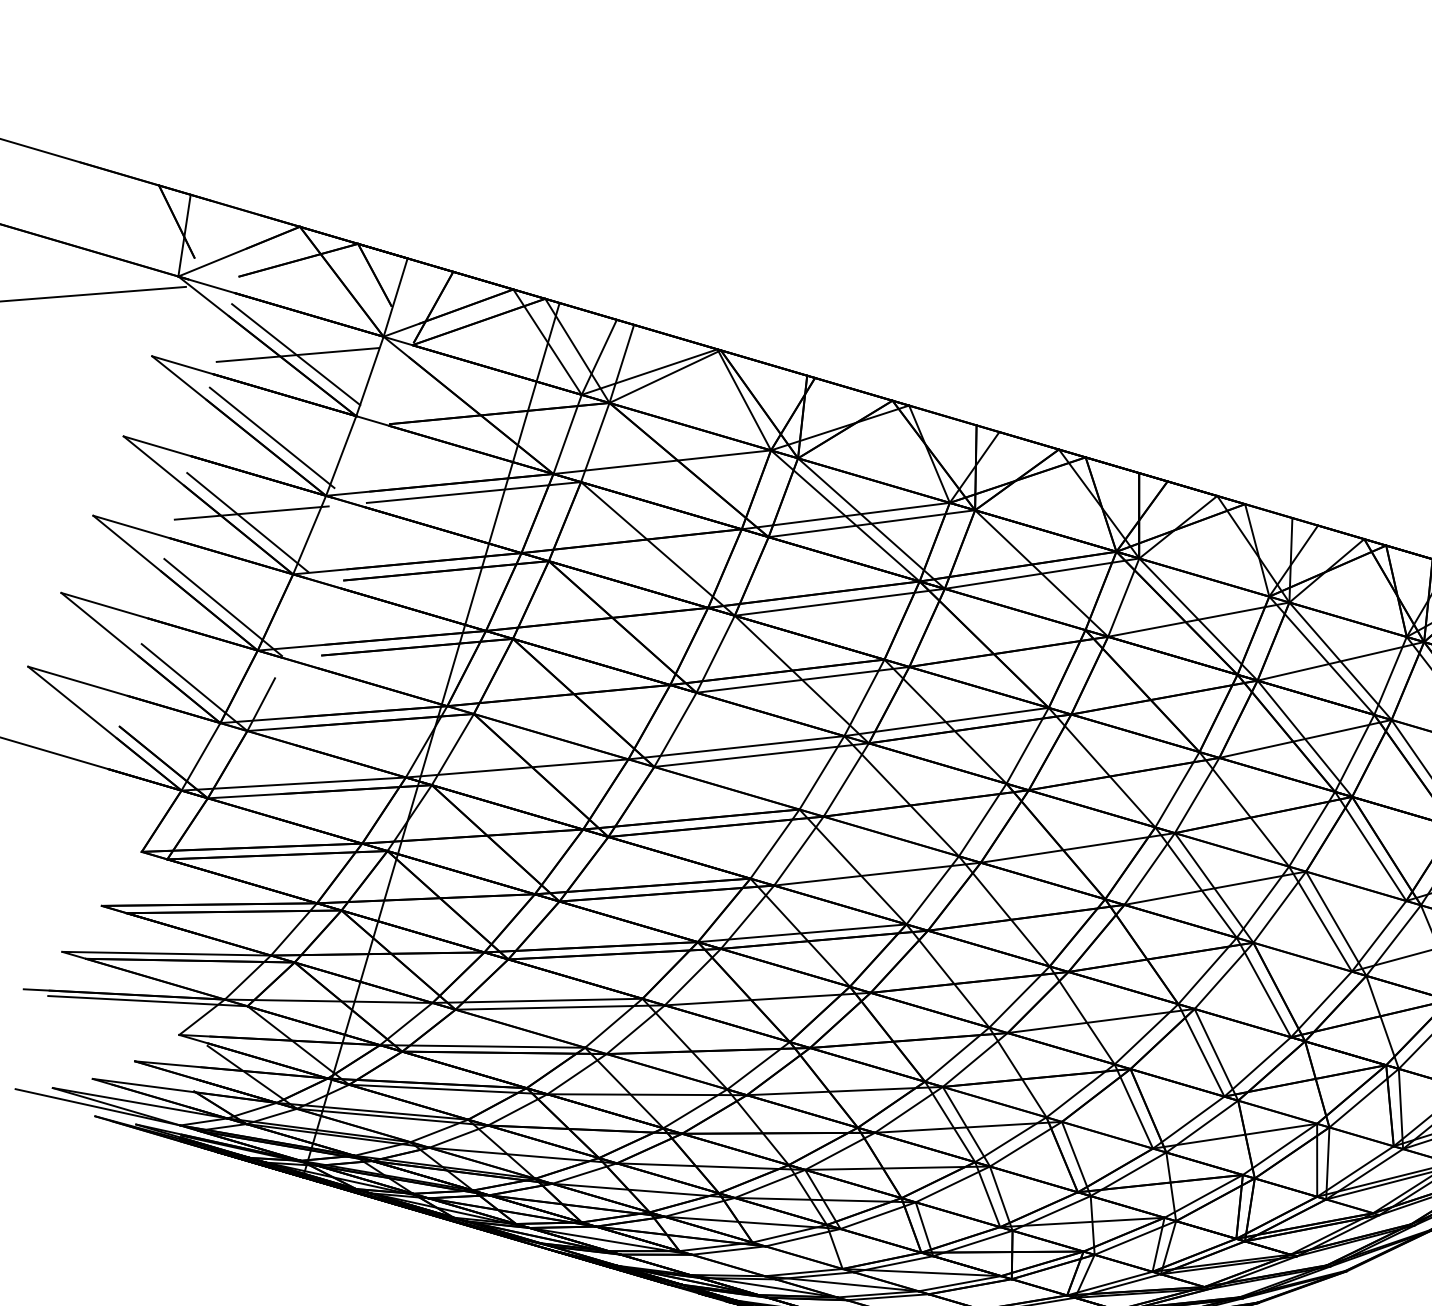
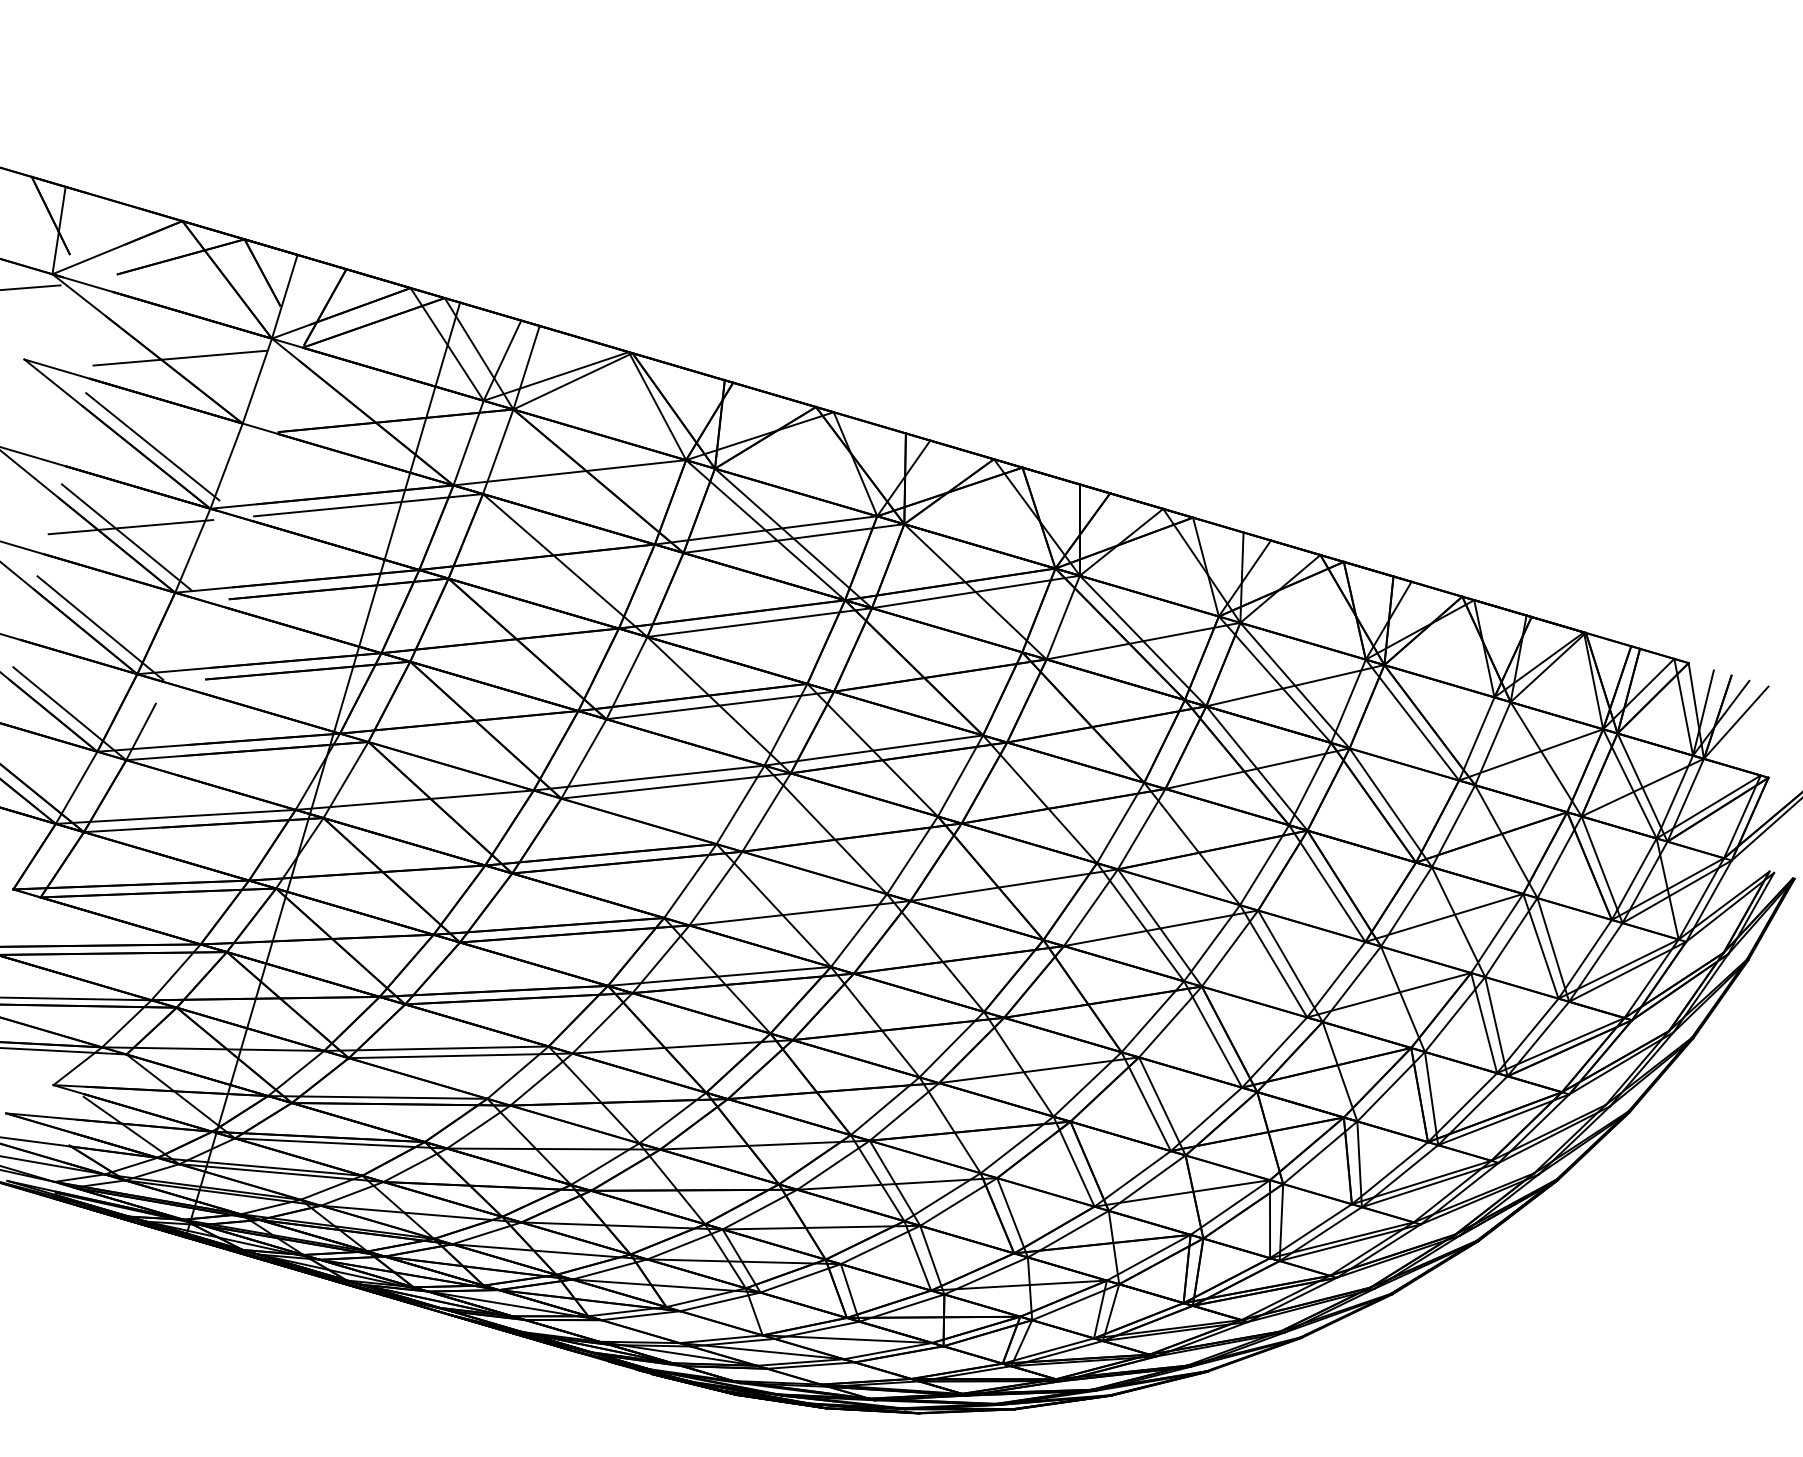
line: (296, 354) -> (178, 357), removed

